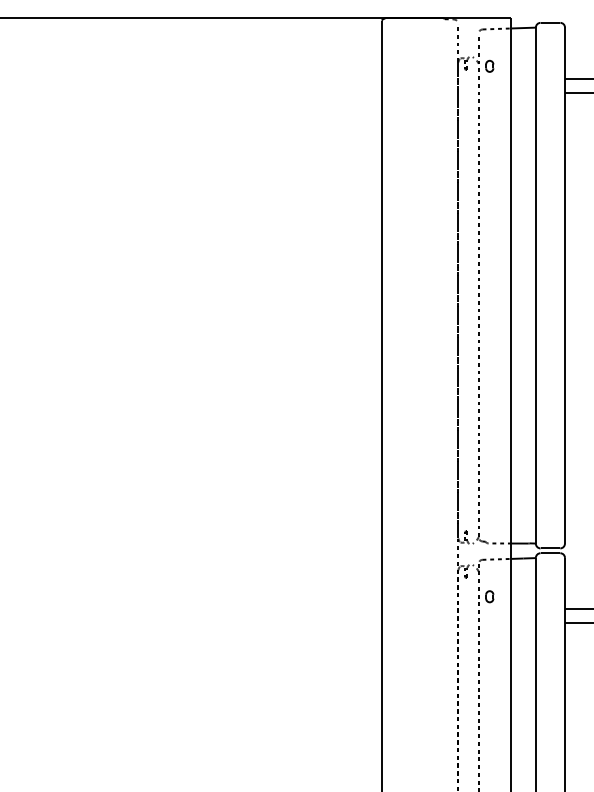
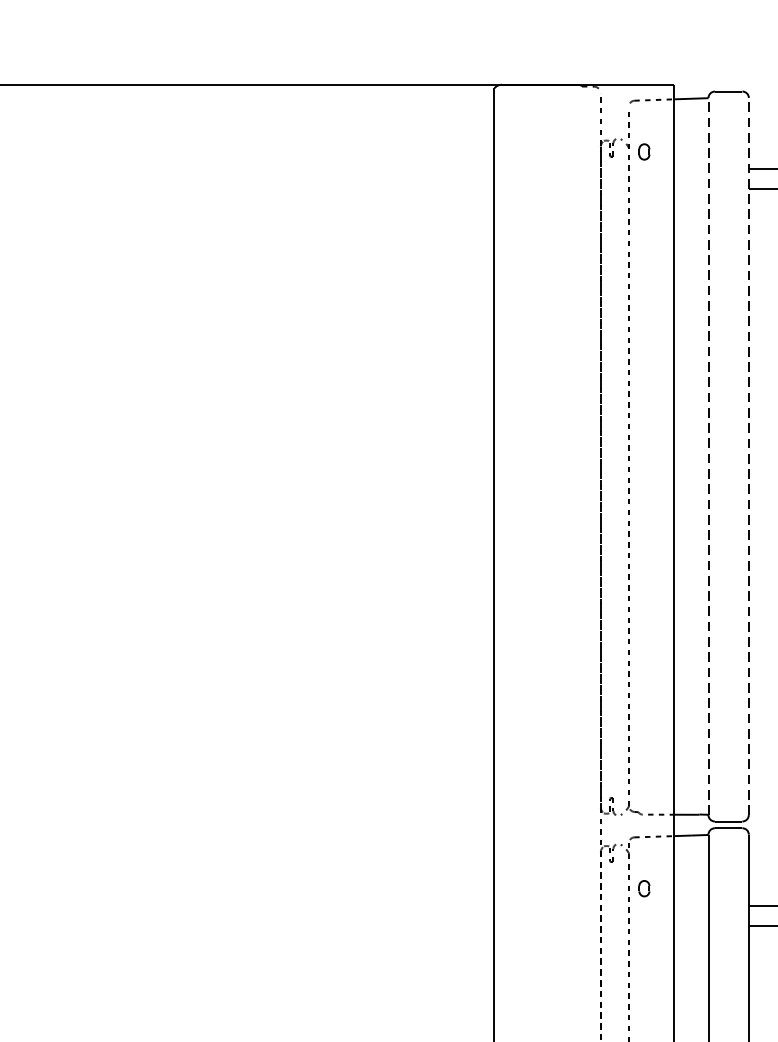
line: (535, 285) -> (707, 456), solid -> dashed
line: (564, 285) -> (748, 456), solid -> dashed

